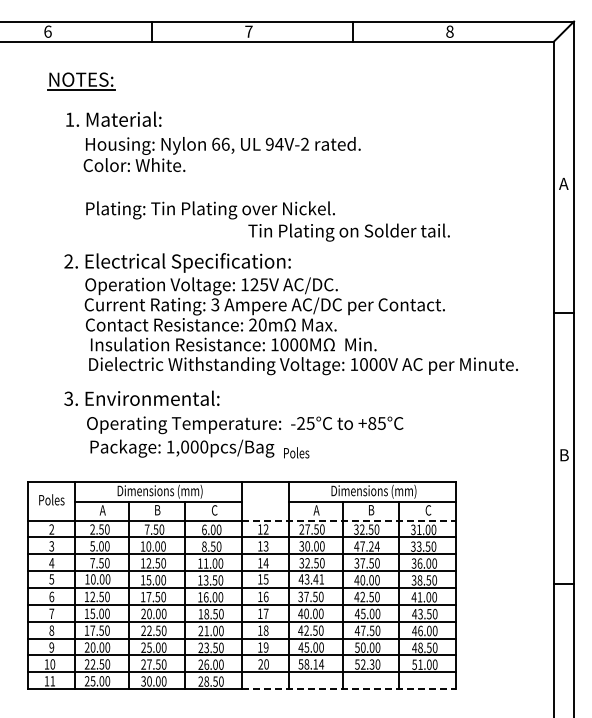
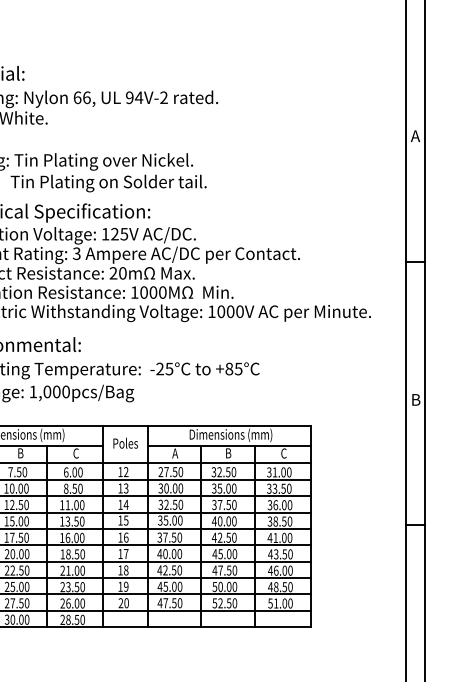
text: (348, 232) -> (108, 183), moved
text: (296, 452) -> (125, 442), moved
line: (349, 520) -> (207, 463), dashed -> solid
text: (366, 546) -> (223, 488), 47.24 -> 35.00
text: (311, 579) -> (170, 520), 43.41 -> 35.00
text: (372, 662) -> (229, 601), 52.30 -> 52.50
text: (311, 664) -> (170, 603), 58.14 -> 47.50
line: (349, 689) -> (207, 627), dashed -> solid

